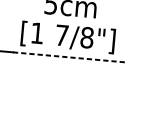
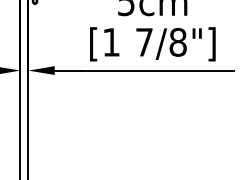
line: (69, 57) -> (157, 70), dashed -> solid

